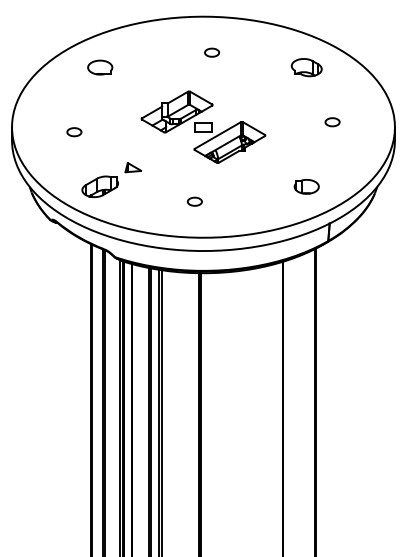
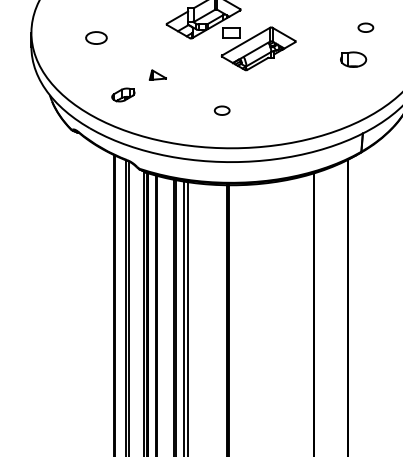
part: (74, 132) -> (96, 38), size x1.4
part: (99, 186) -> (122, 94), size x0.6
part: (306, 186) -> (353, 59), moved

